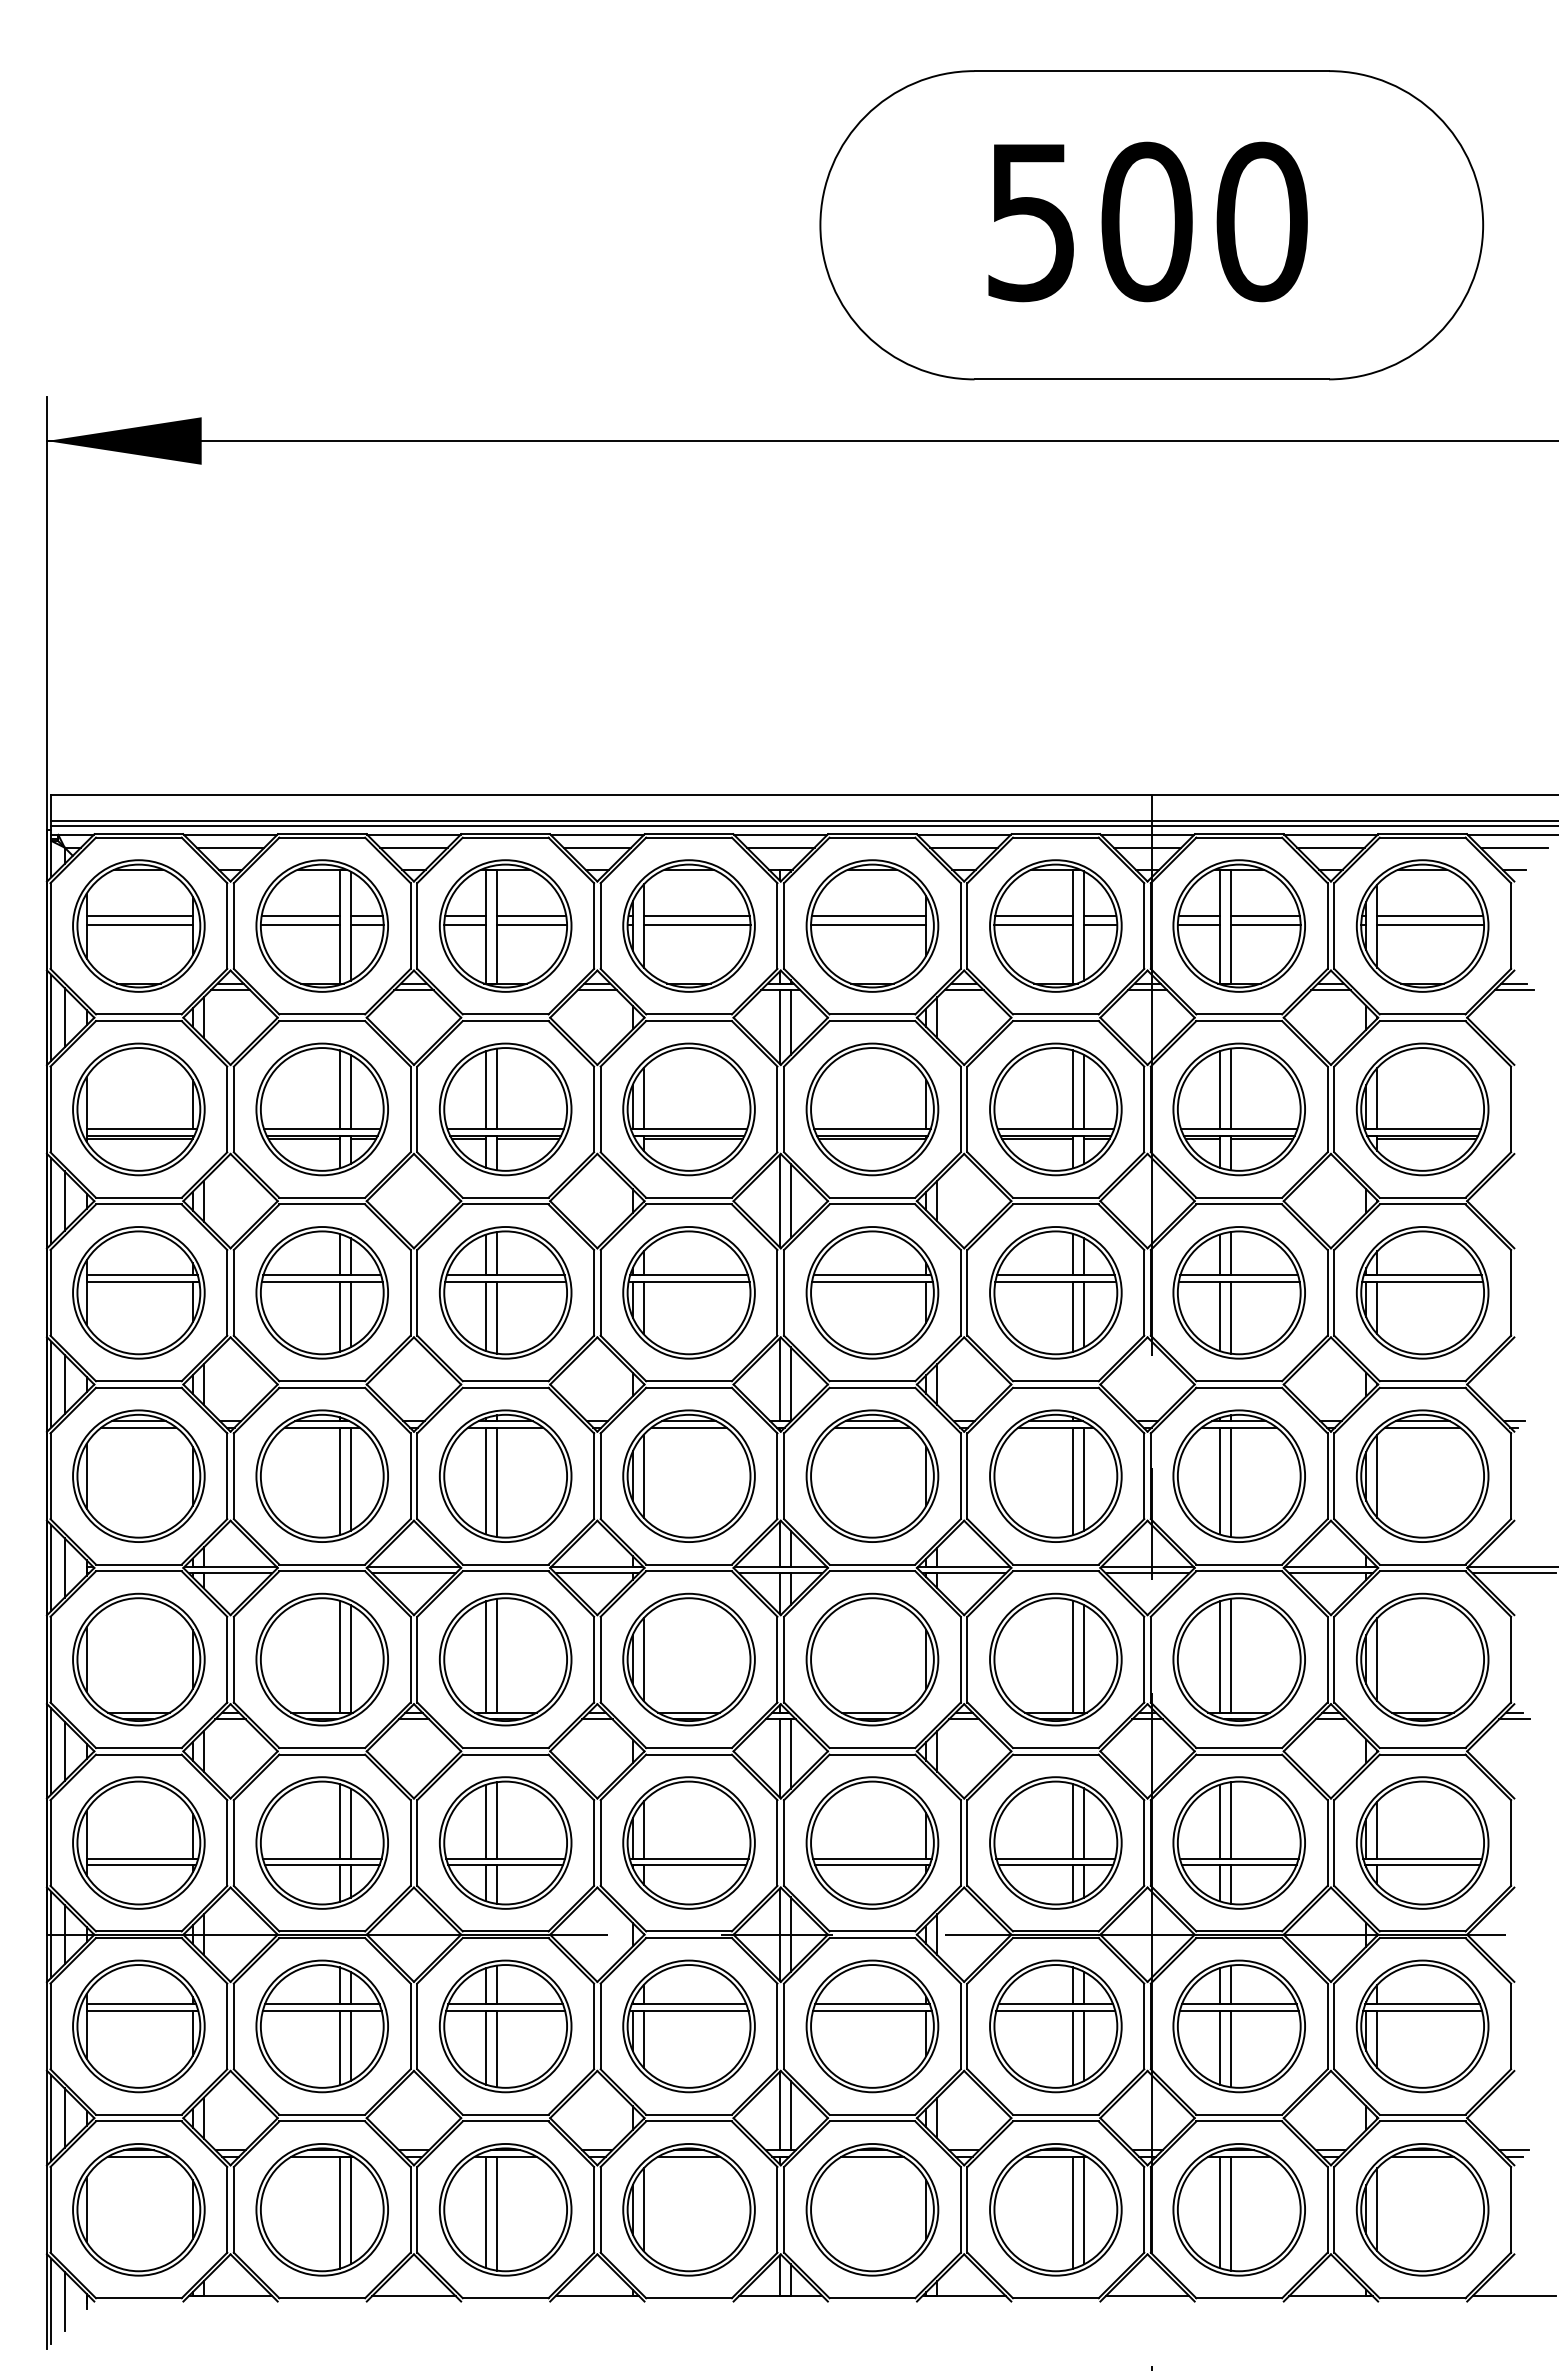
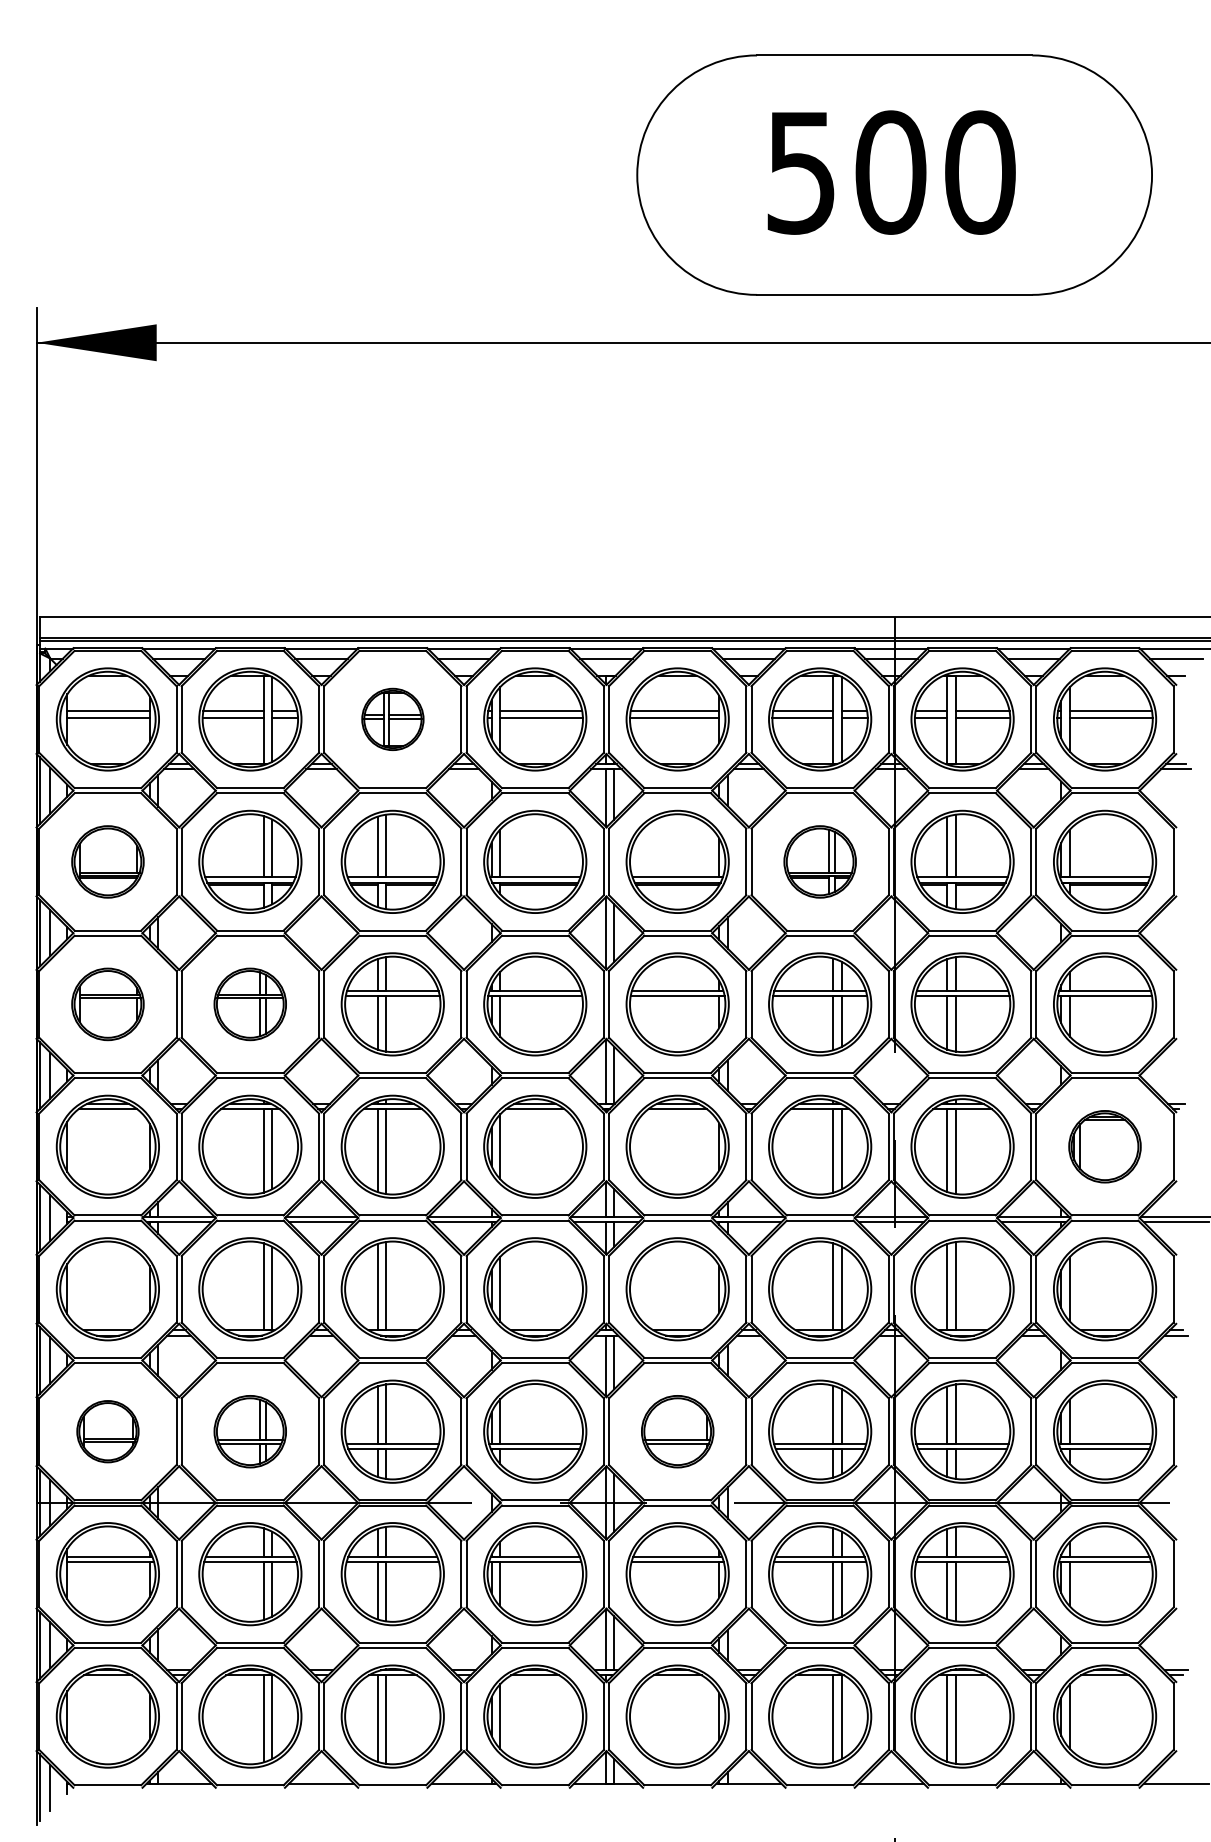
part: (505, 925) -> (392, 719), size x0.6
part: (138, 1109) -> (107, 861), size x0.7
part: (1055, 1109) -> (819, 861), size x0.7
part: (138, 1292) -> (107, 1004), size x0.7
part: (321, 1292) -> (249, 1004), size x0.7
part: (1422, 1475) -> (1104, 1146), size x0.7
part: (138, 1842) -> (107, 1431), size x0.6
part: (321, 1842) -> (249, 1431), size x0.7
part: (872, 1842) -> (677, 1431), size x0.7

